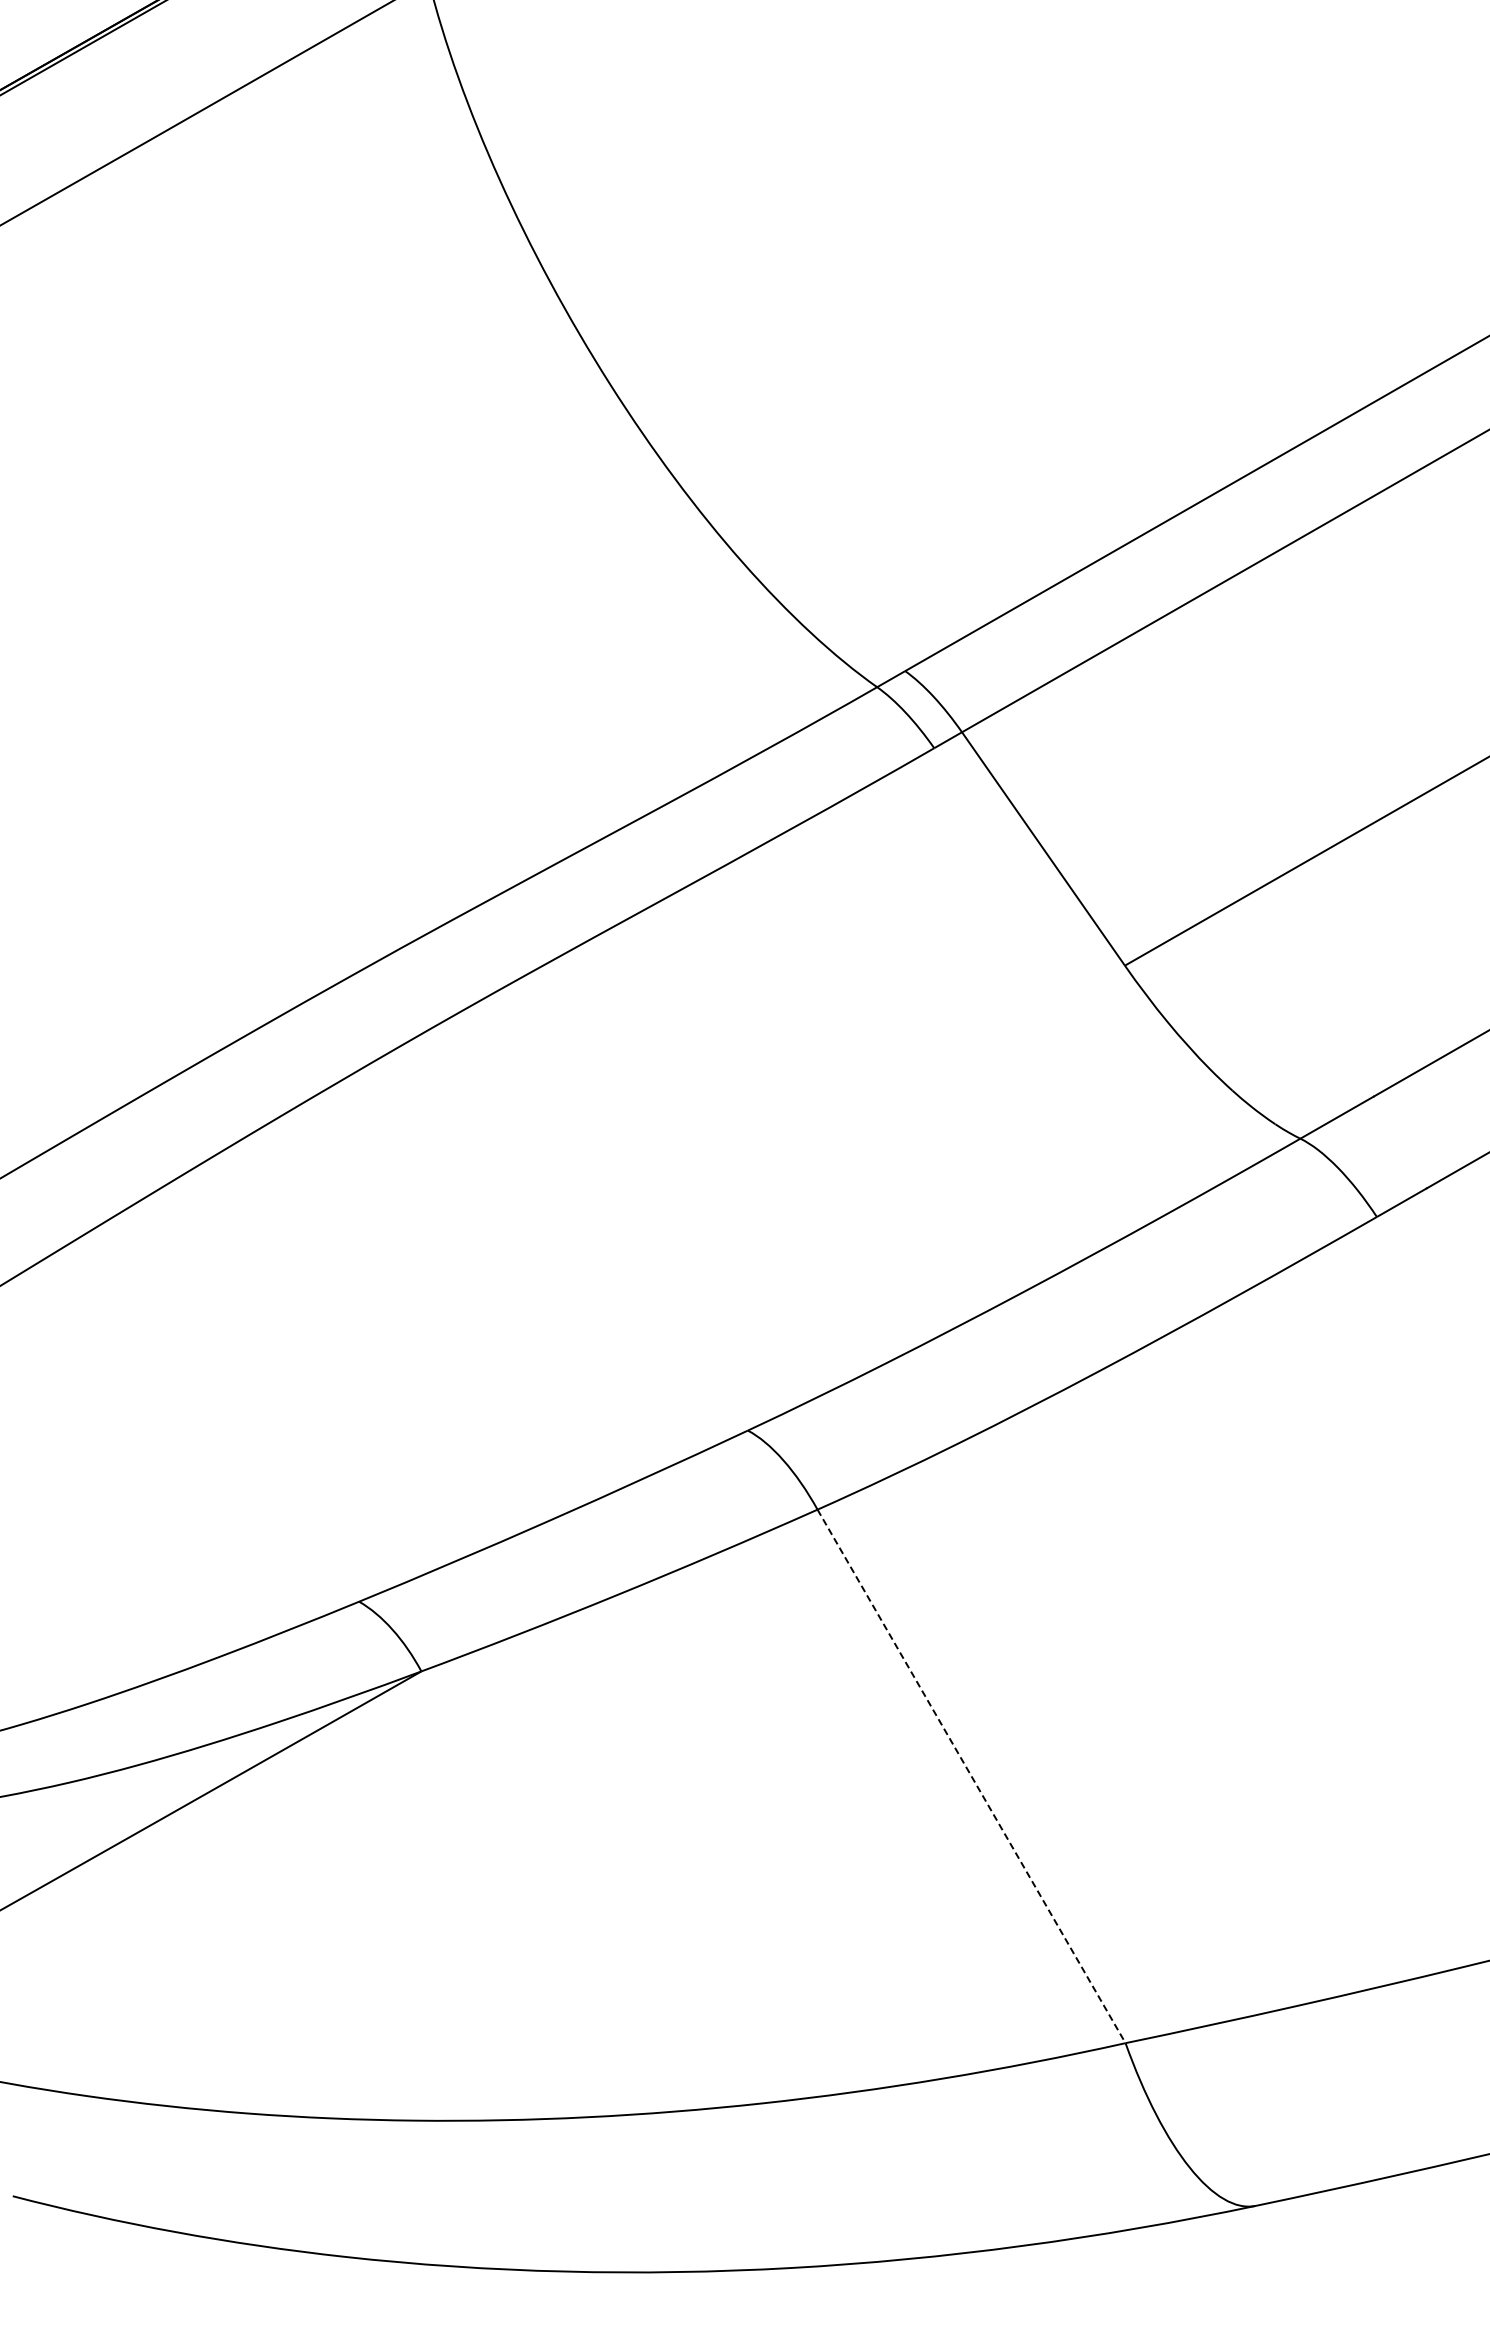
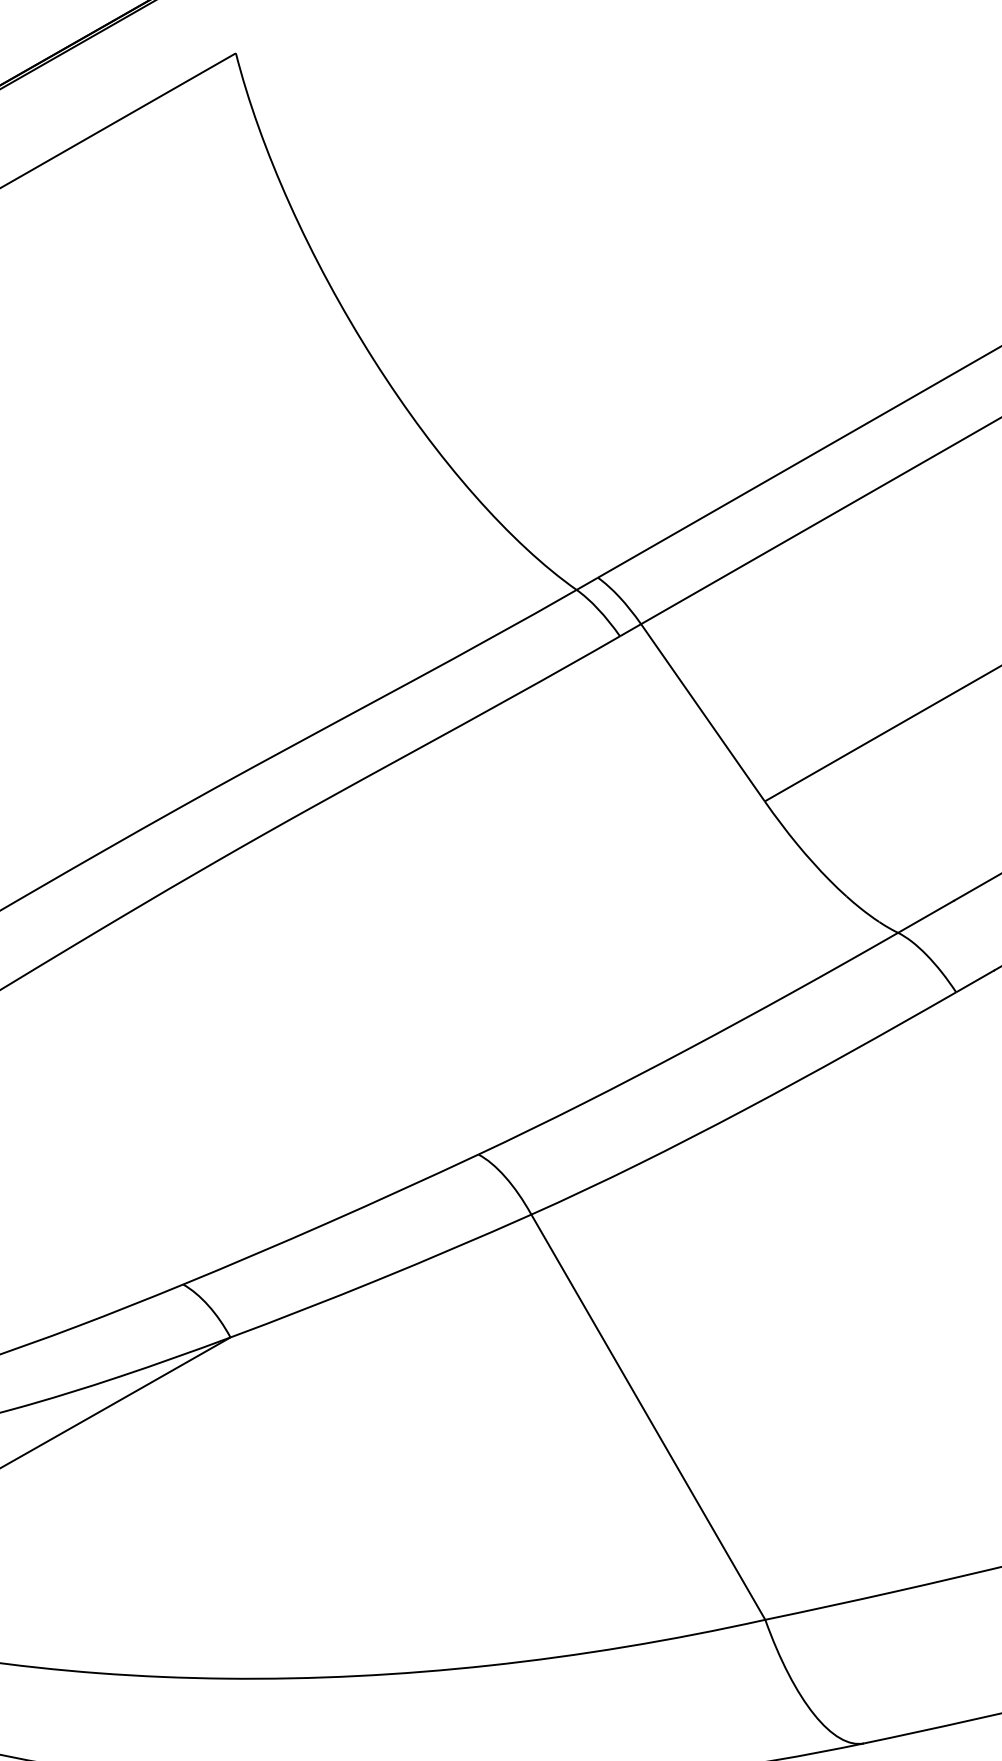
line: (971, 1776) -> (648, 1417), dashed -> solid

